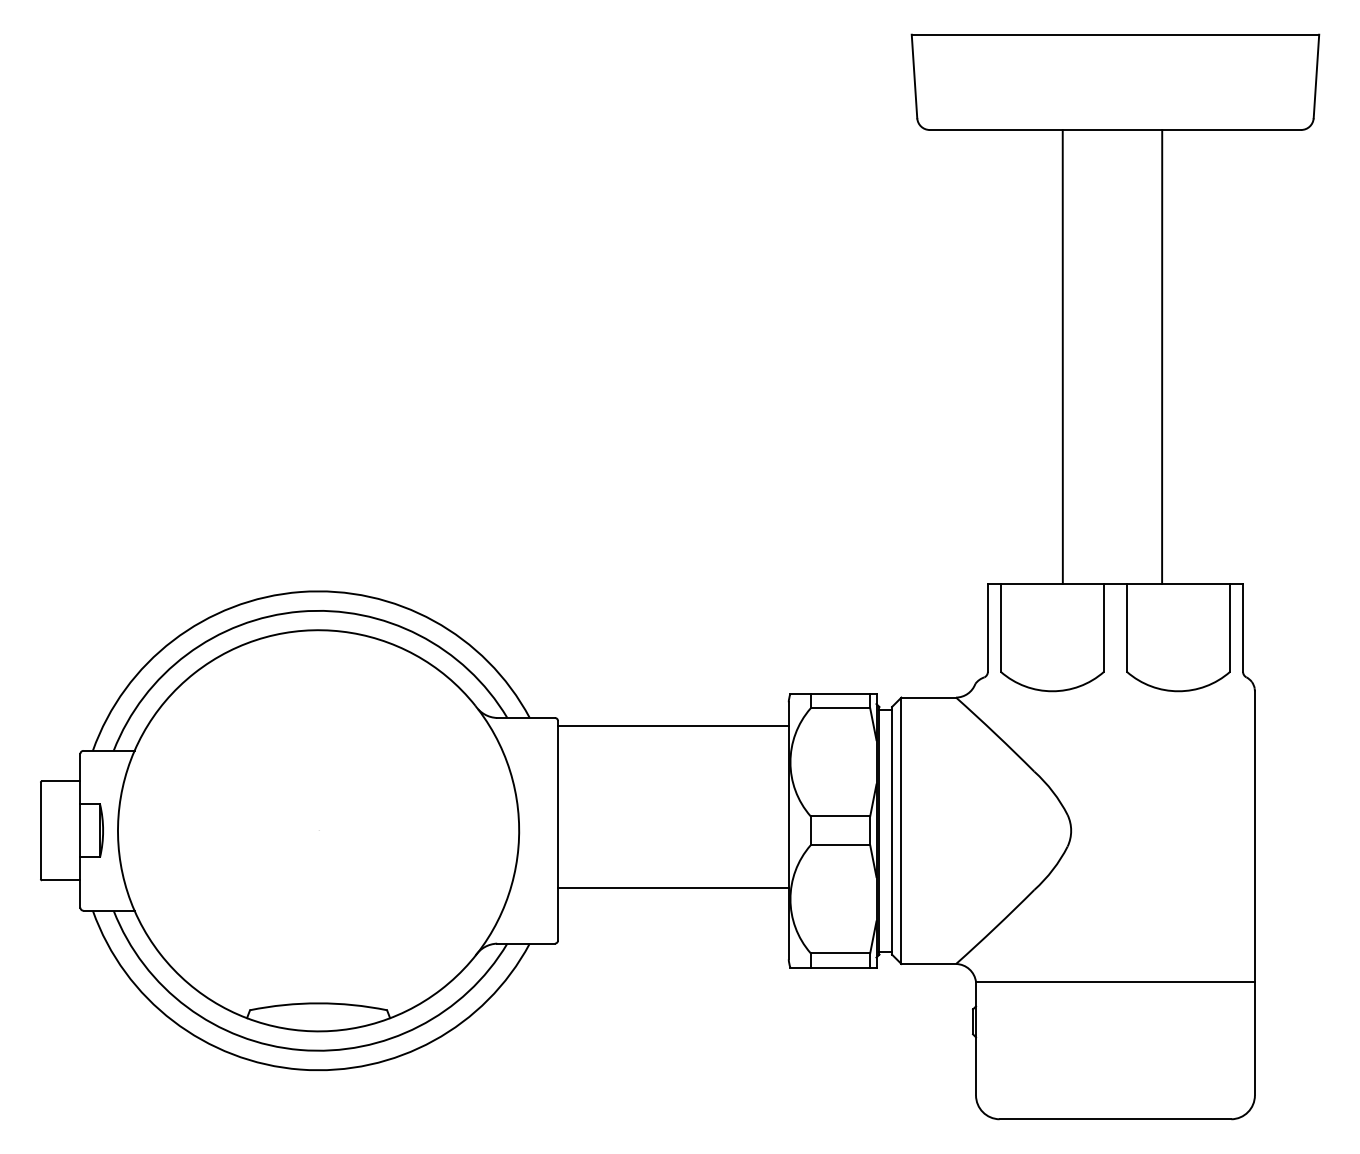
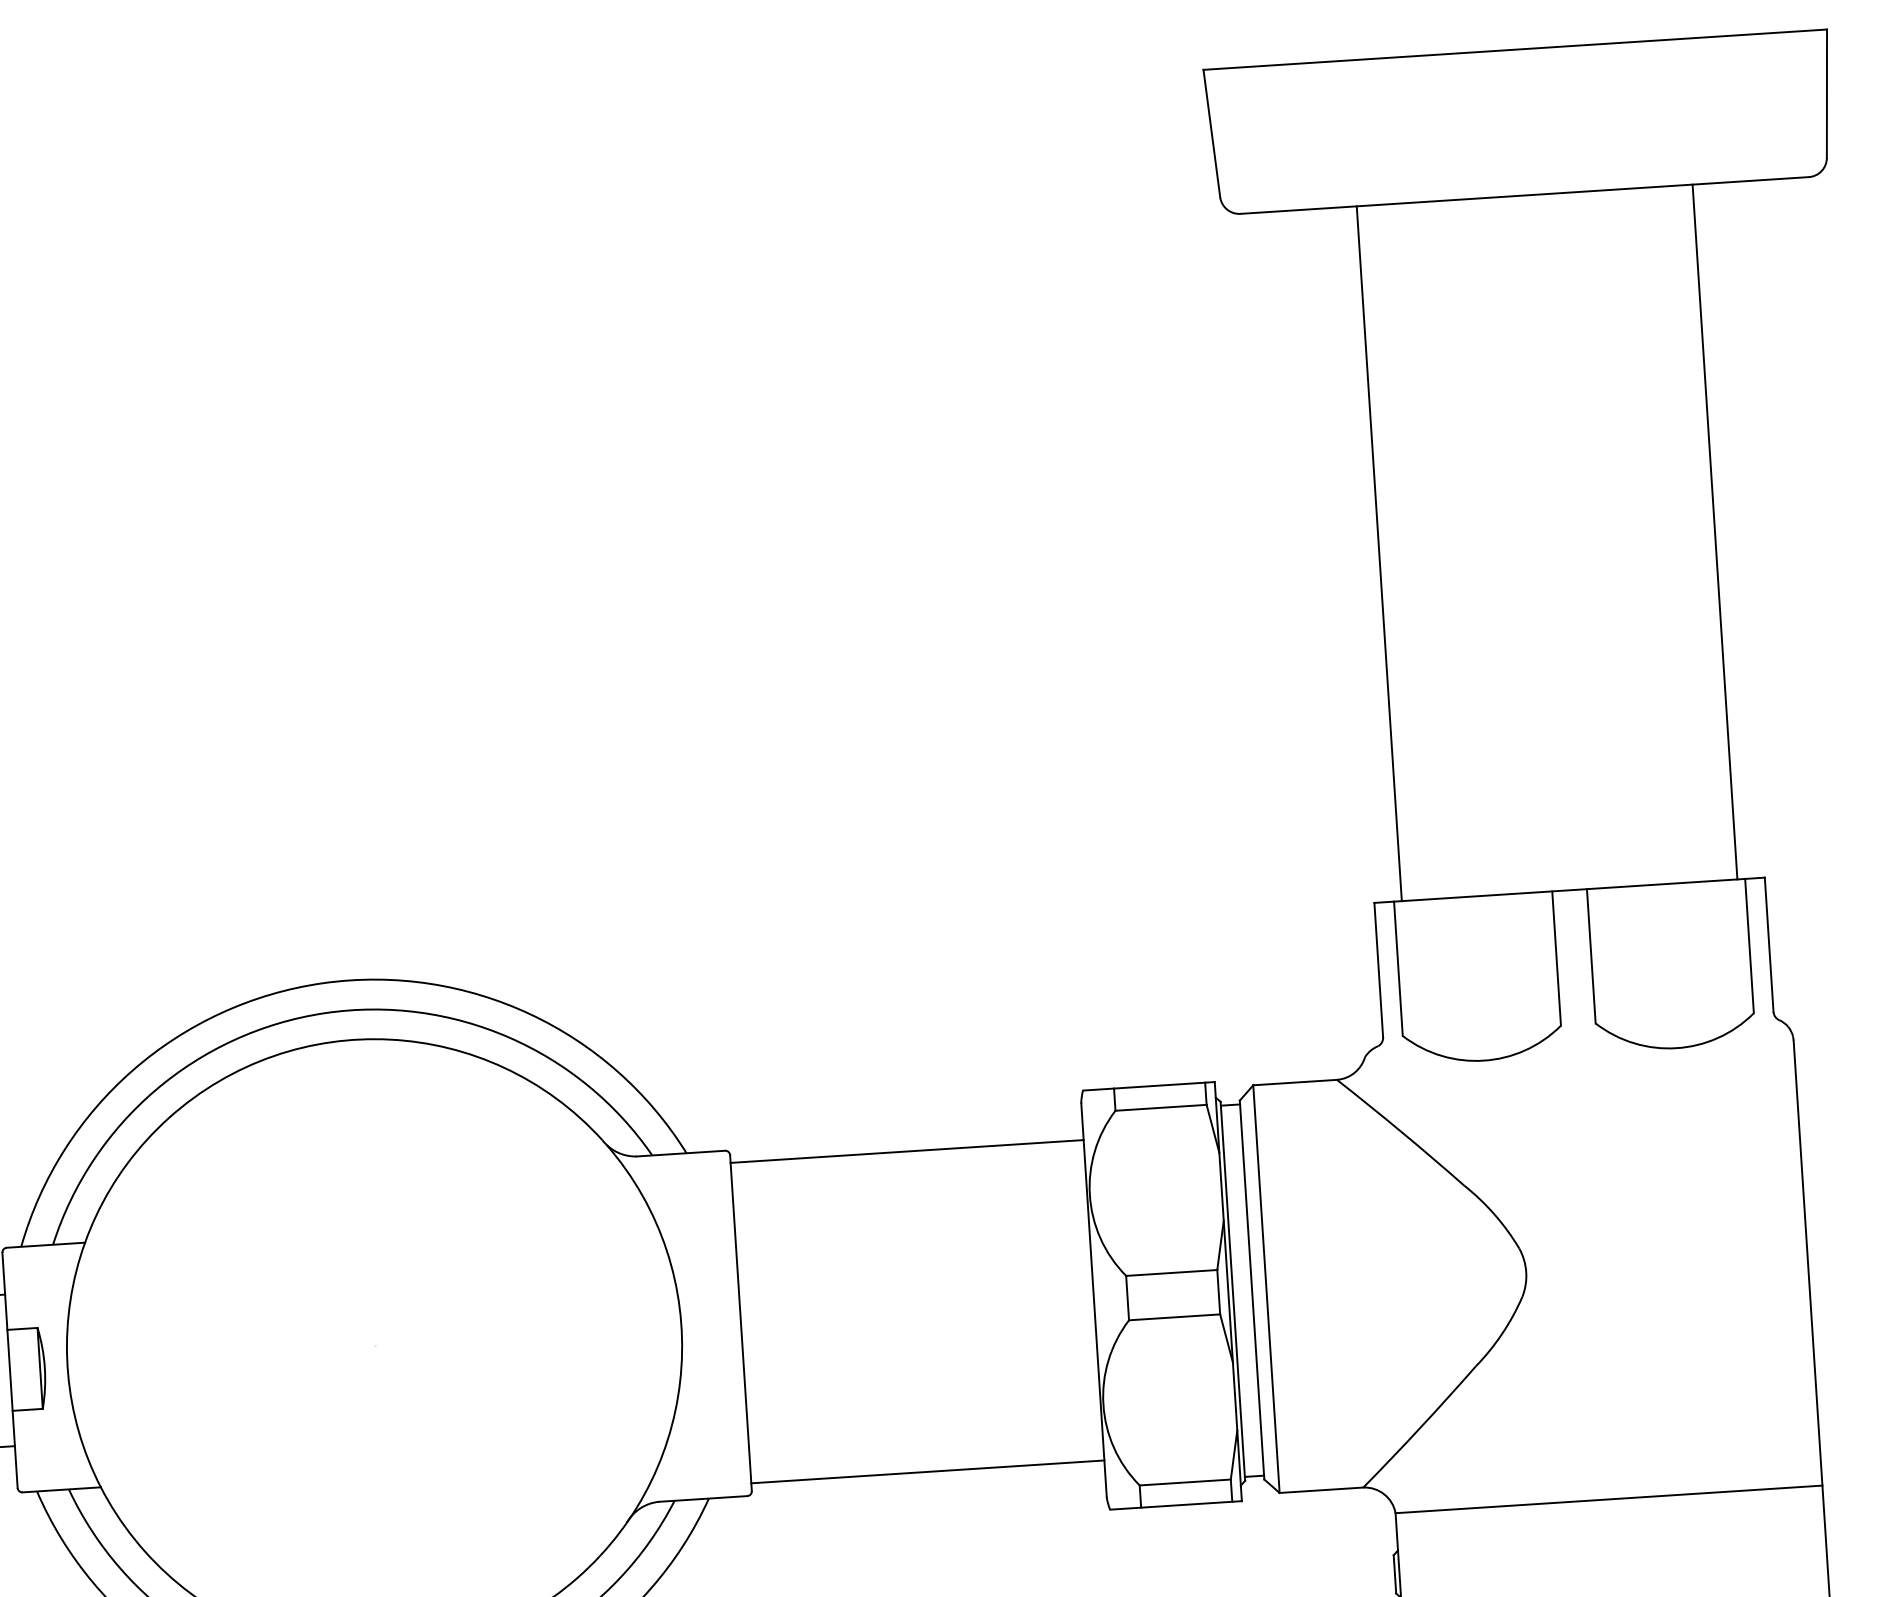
line: (1062, 357) -> (1378, 554), moved
line: (1162, 357) -> (1715, 532), moved
line: (673, 888) -> (928, 1471), moved

